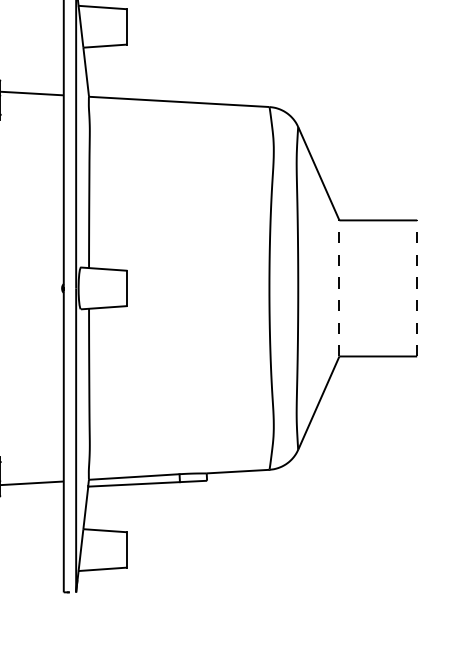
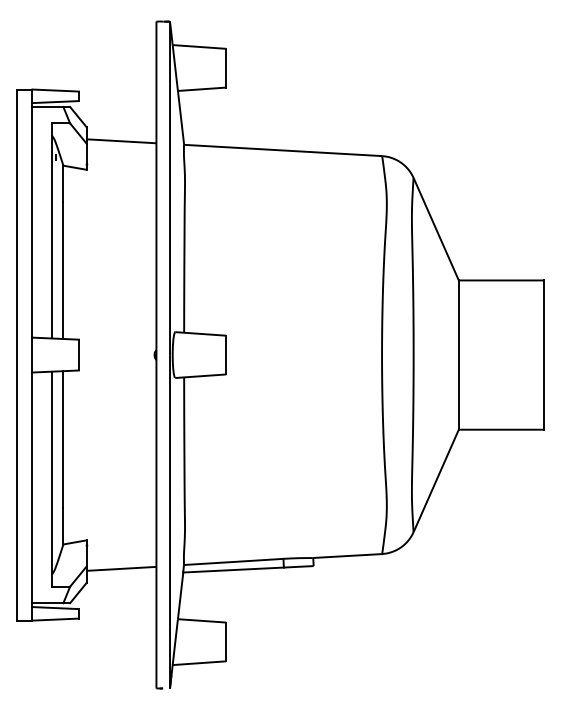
line: (339, 288) -> (458, 355), dashed -> solid
line: (417, 288) -> (544, 355), dashed -> solid

